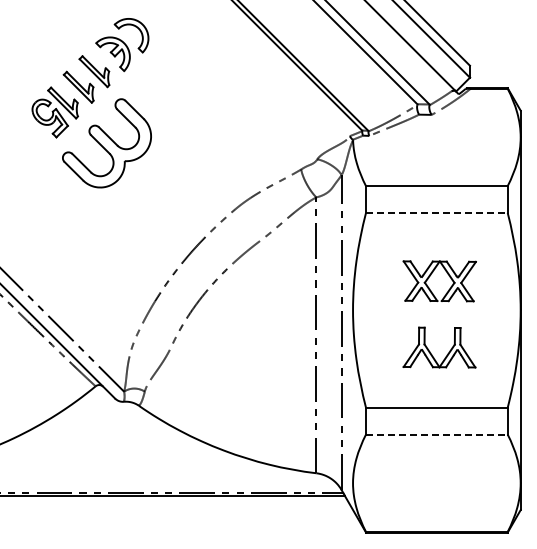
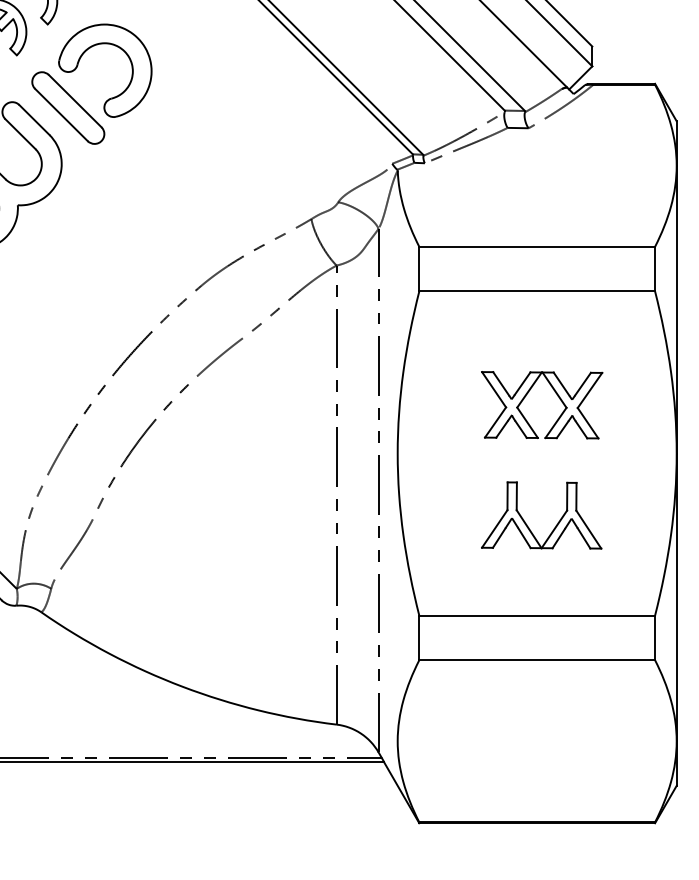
part: (160, 79) -> (77, 69), added
line: (436, 212) -> (536, 290), dashed -> solid
line: (436, 434) -> (536, 660), dashed -> solid

